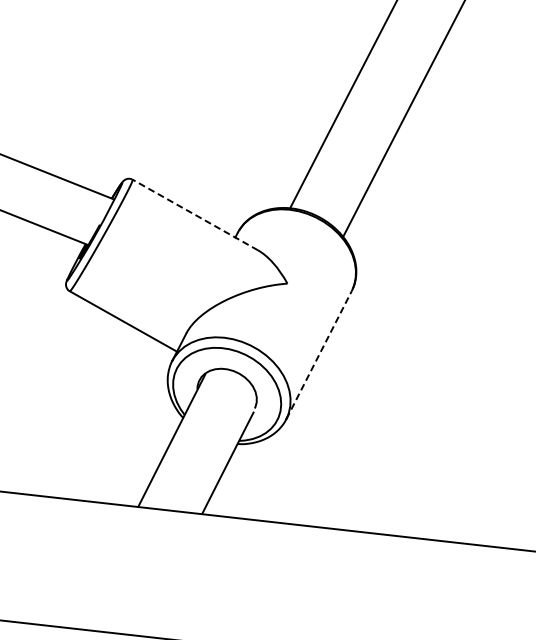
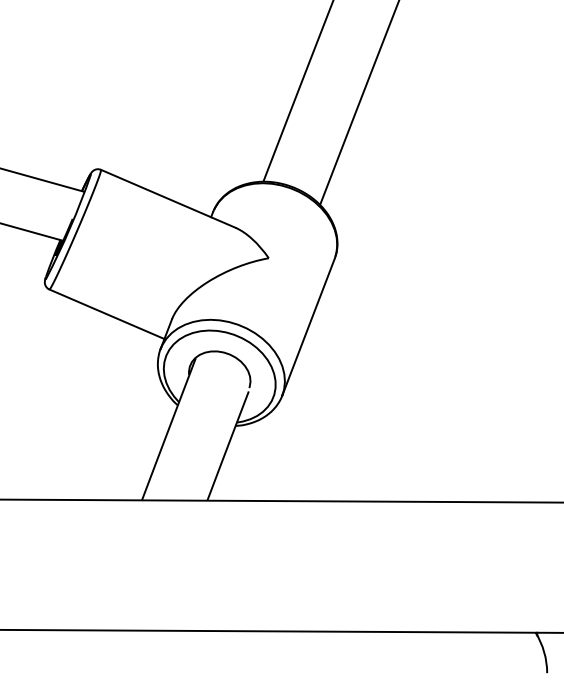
line: (194, 214) -> (167, 198), dashed -> solid
line: (319, 354) -> (308, 326), dashed -> solid

